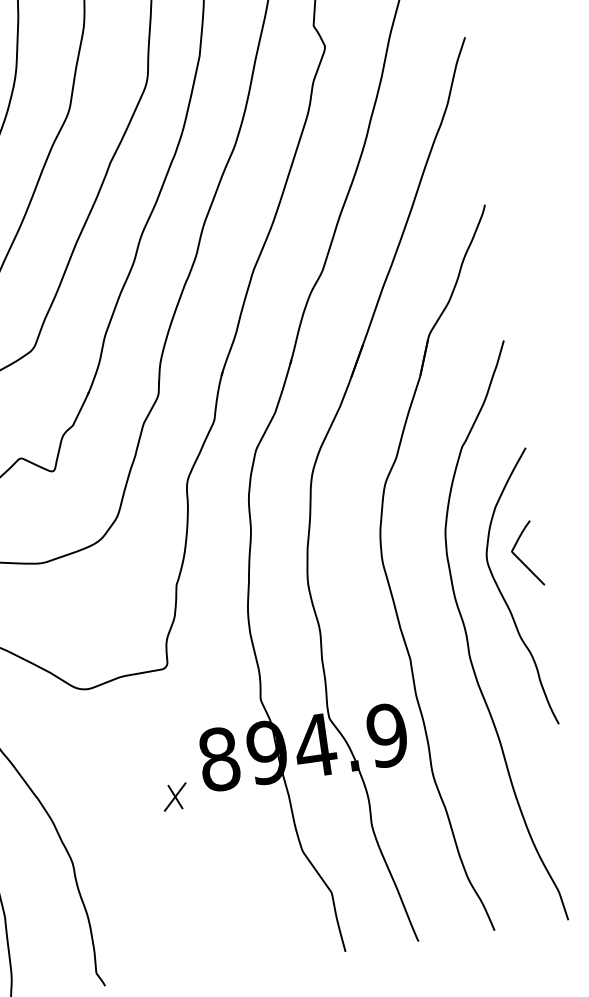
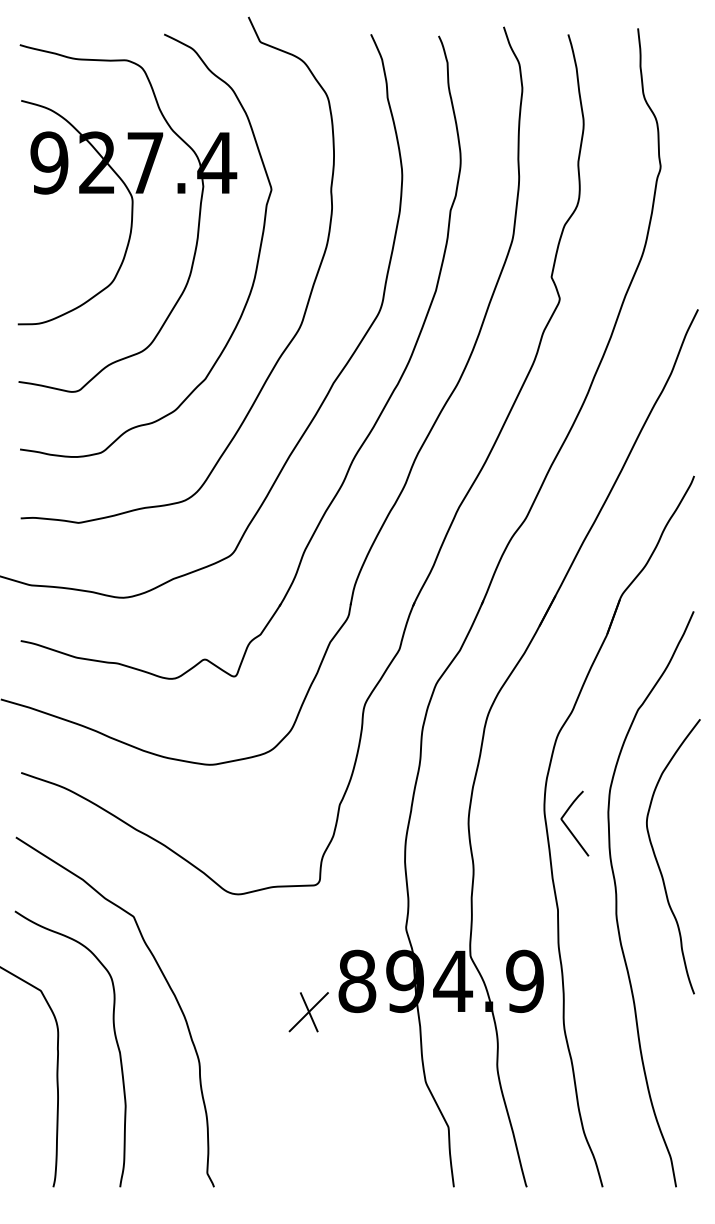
curve: (521, 560) -> (569, 828), moved
part: (174, 796) -> (308, 1011), size x1.6

